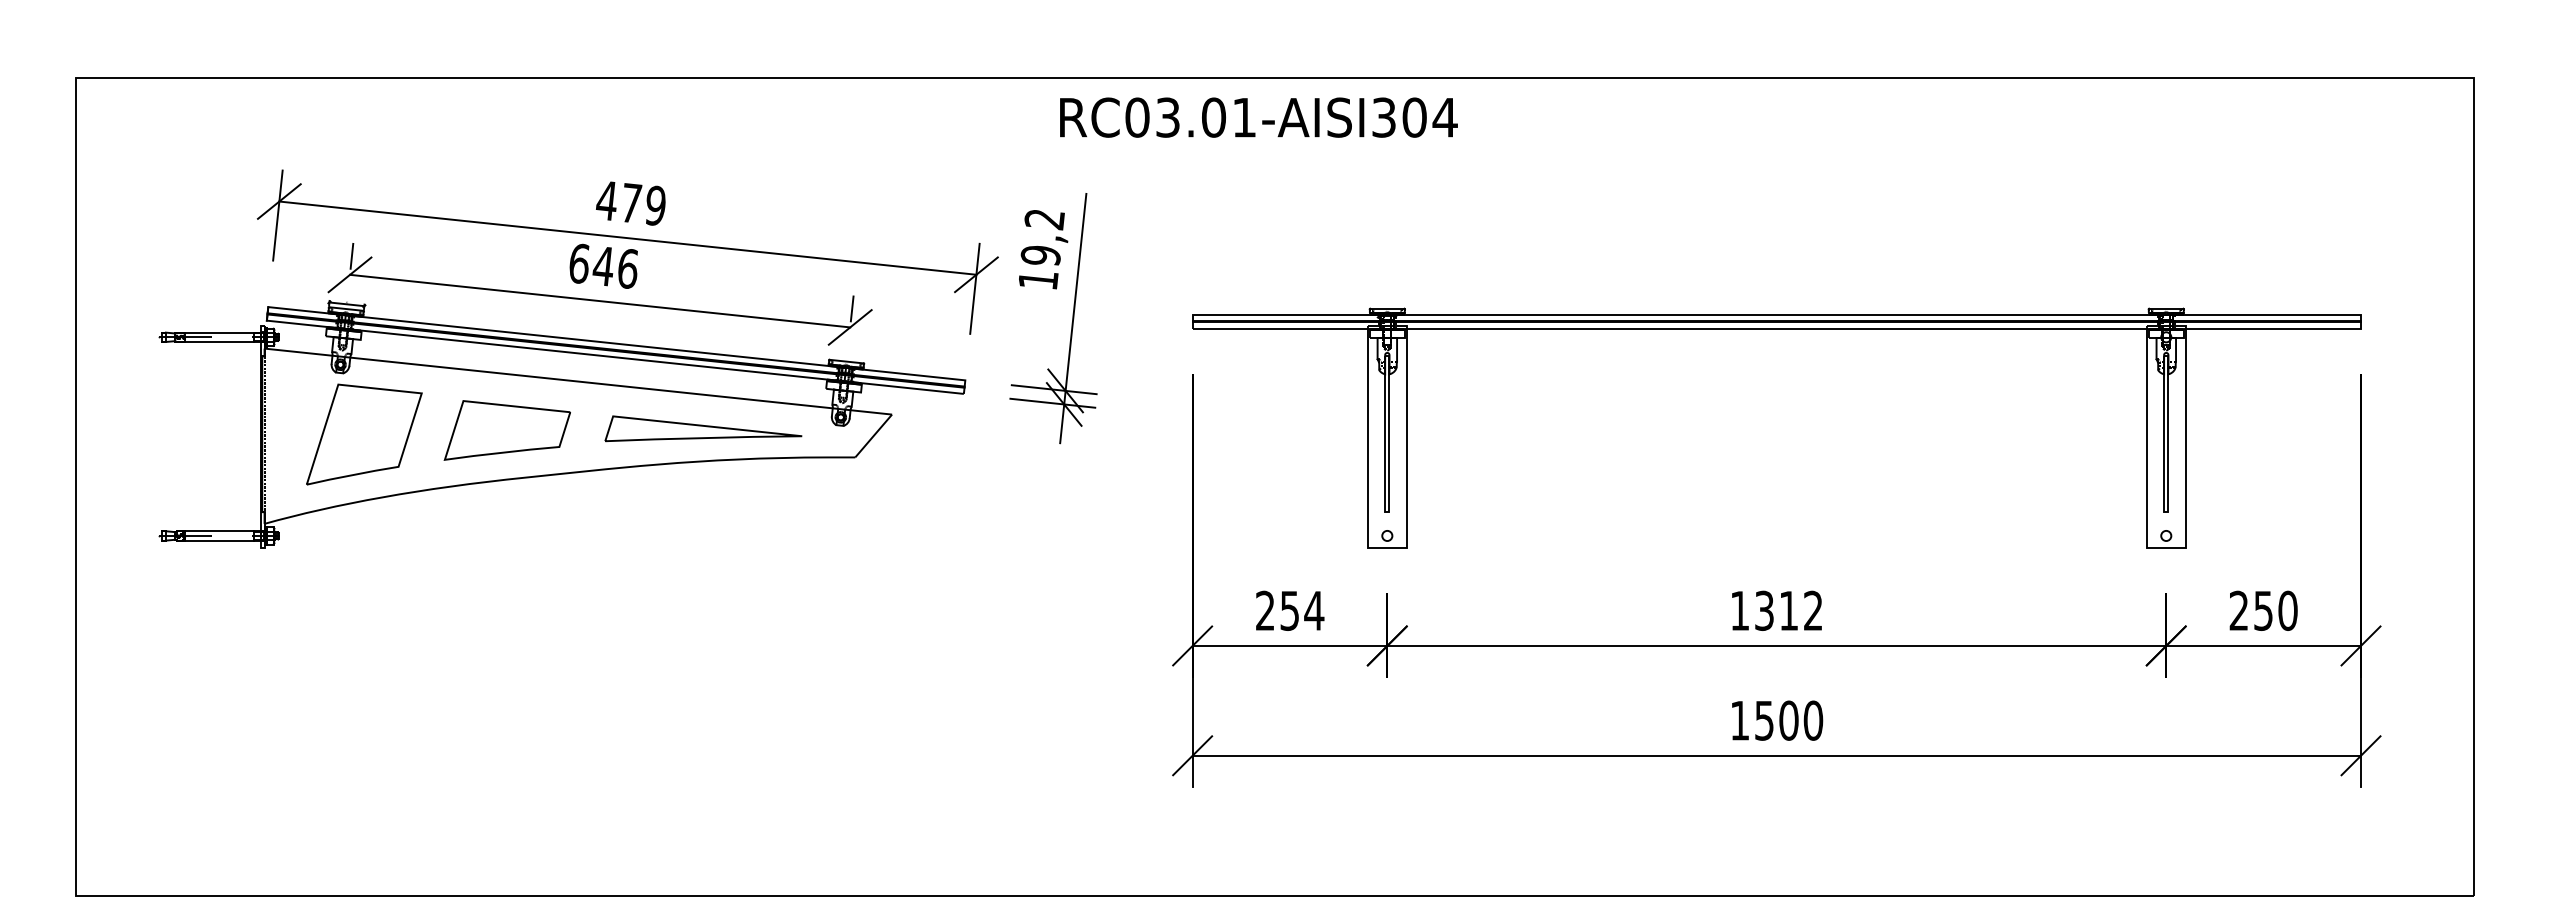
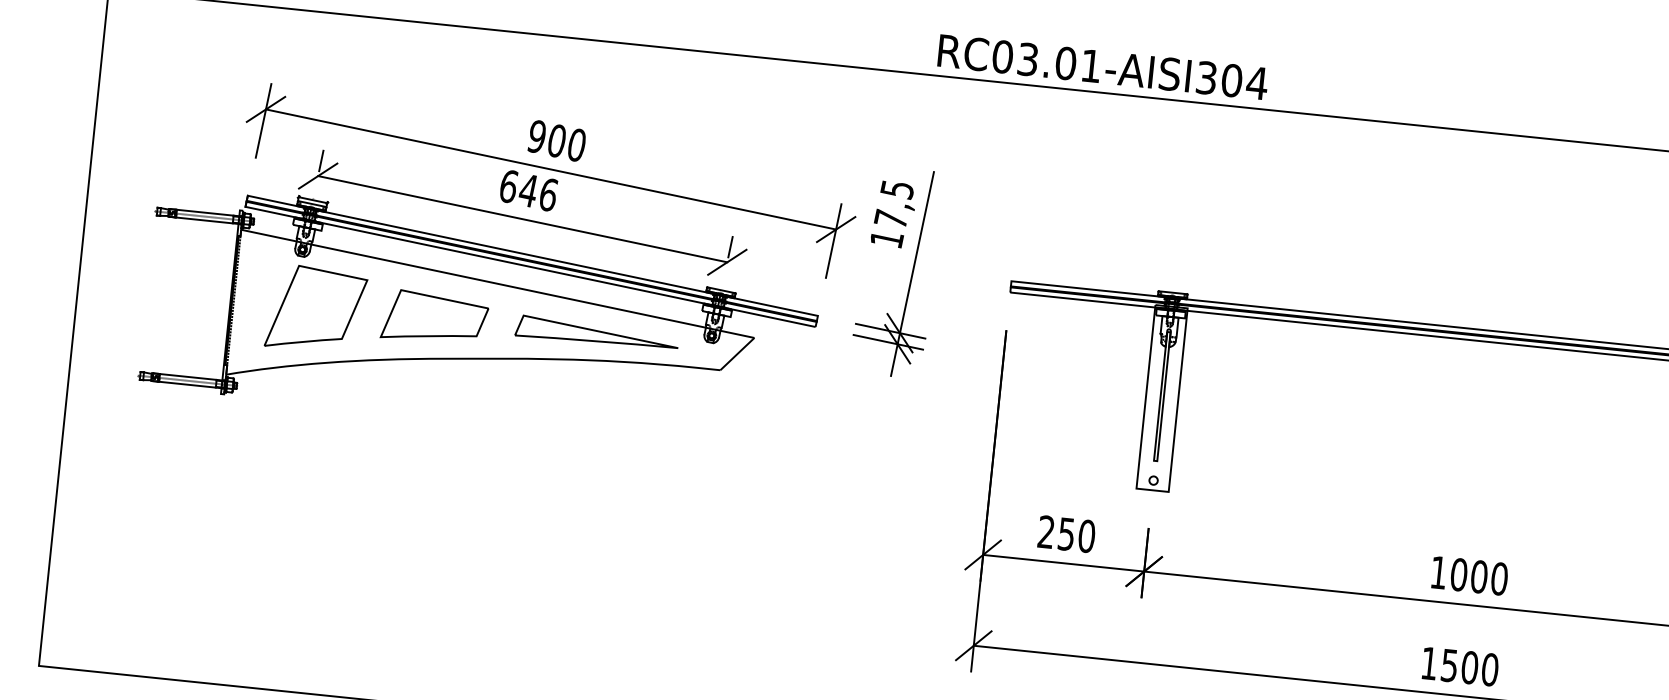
text: (1258, 117) -> (1102, 67), moved
text: (630, 202) -> (556, 140), 479 -> 900
text: (1042, 237) -> (893, 204), 19,2 -> 17,5
text: (1314, 610) -> (1087, 536), 254 -> 250
text: (1789, 610) -> (1479, 576), 1312 -> 1000

